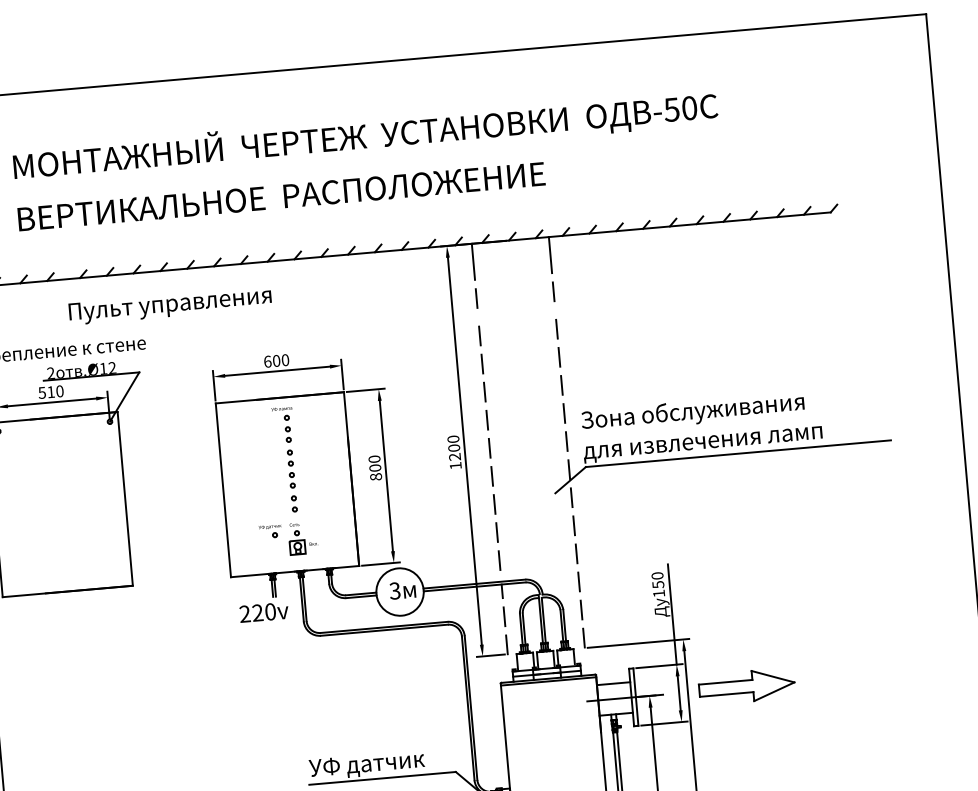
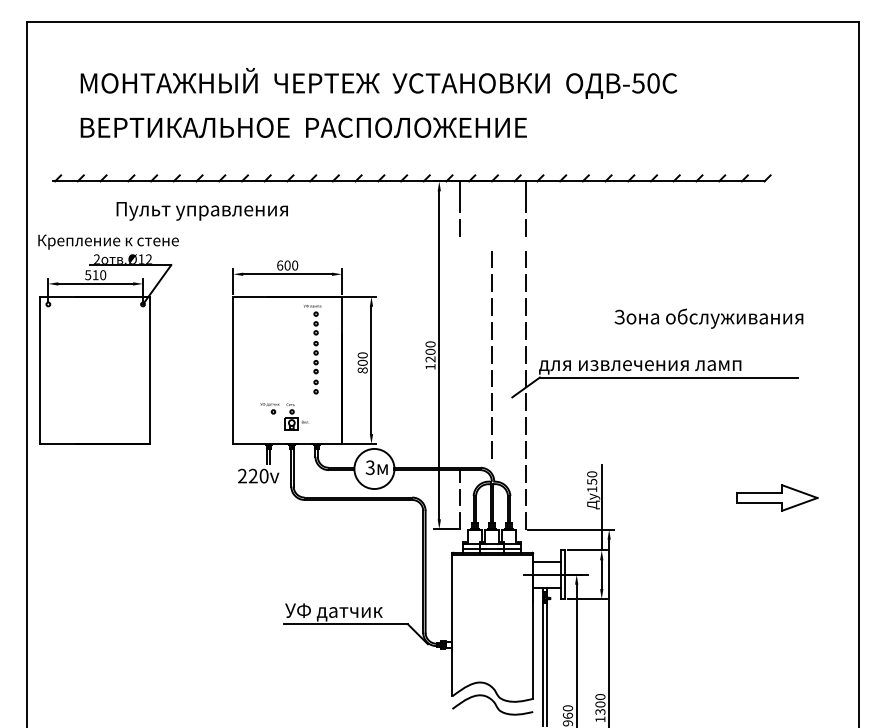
text: (692, 412) -> (708, 318), moved
line: (488, 448) -> (491, 354), moved
part: (286, 459) -> (312, 349), moved
part: (747, 685) -> (777, 497), moved

